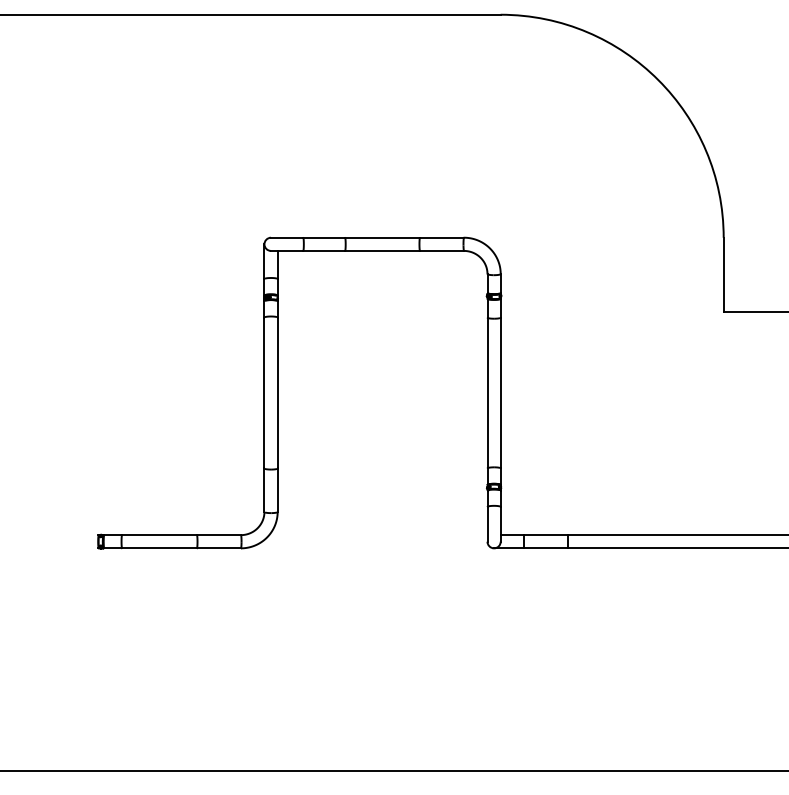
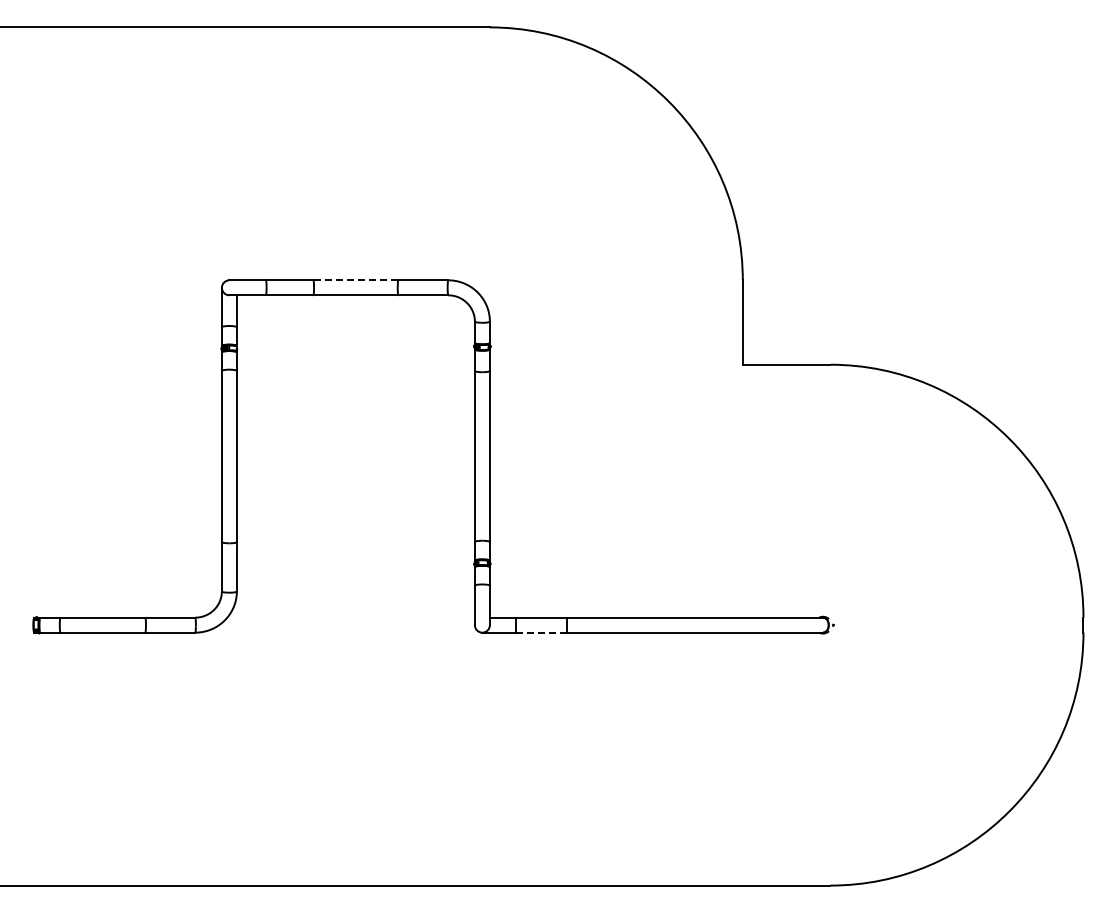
line: (382, 237) -> (355, 280), solid -> dashed
line: (546, 548) -> (541, 632), solid -> dashed

